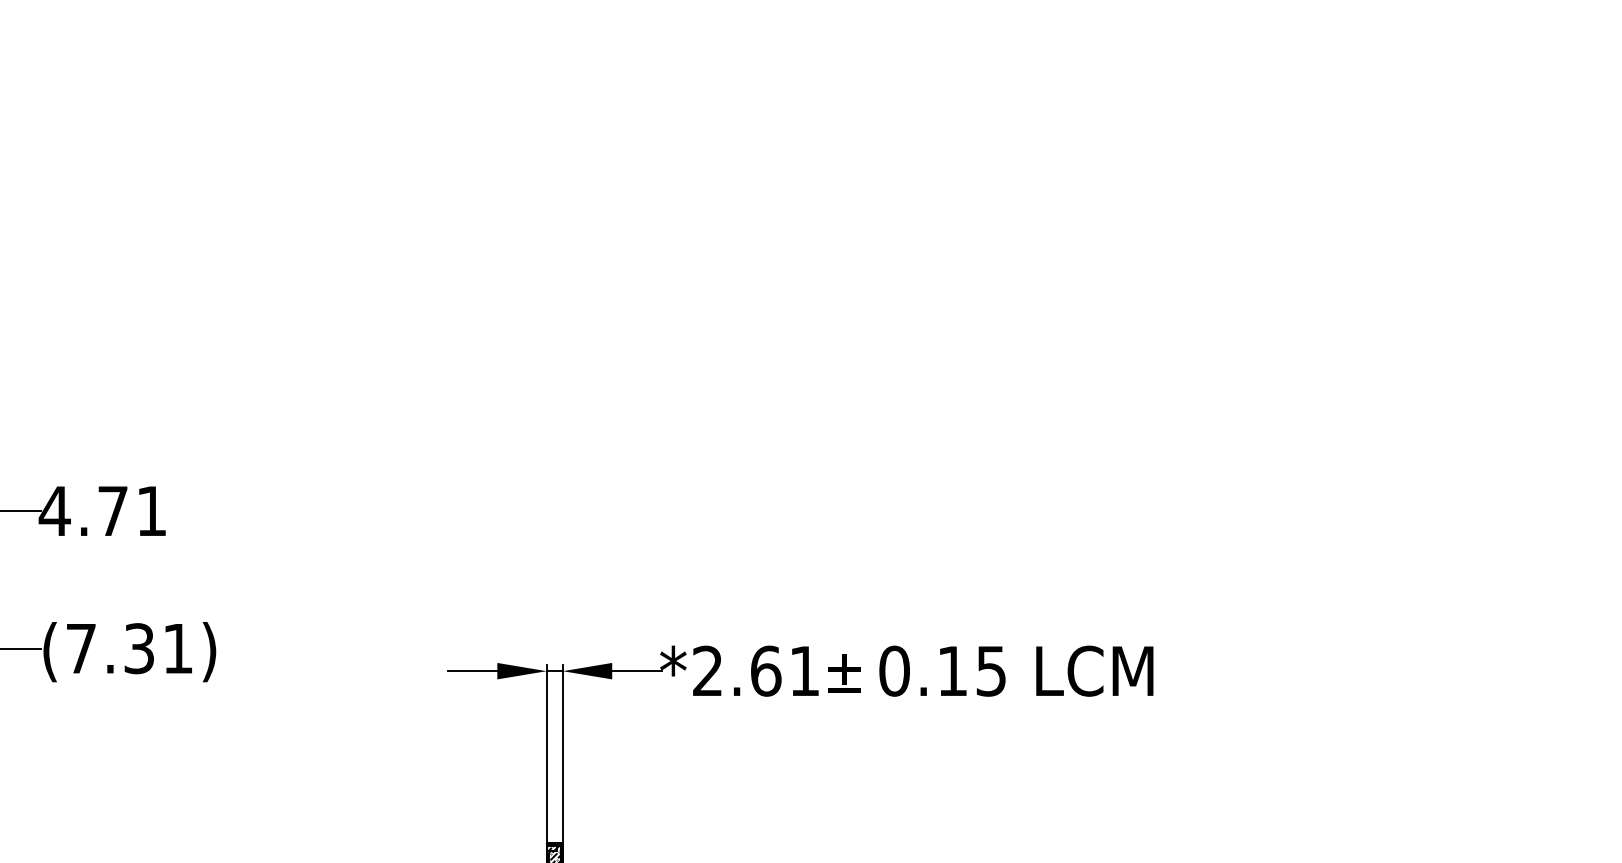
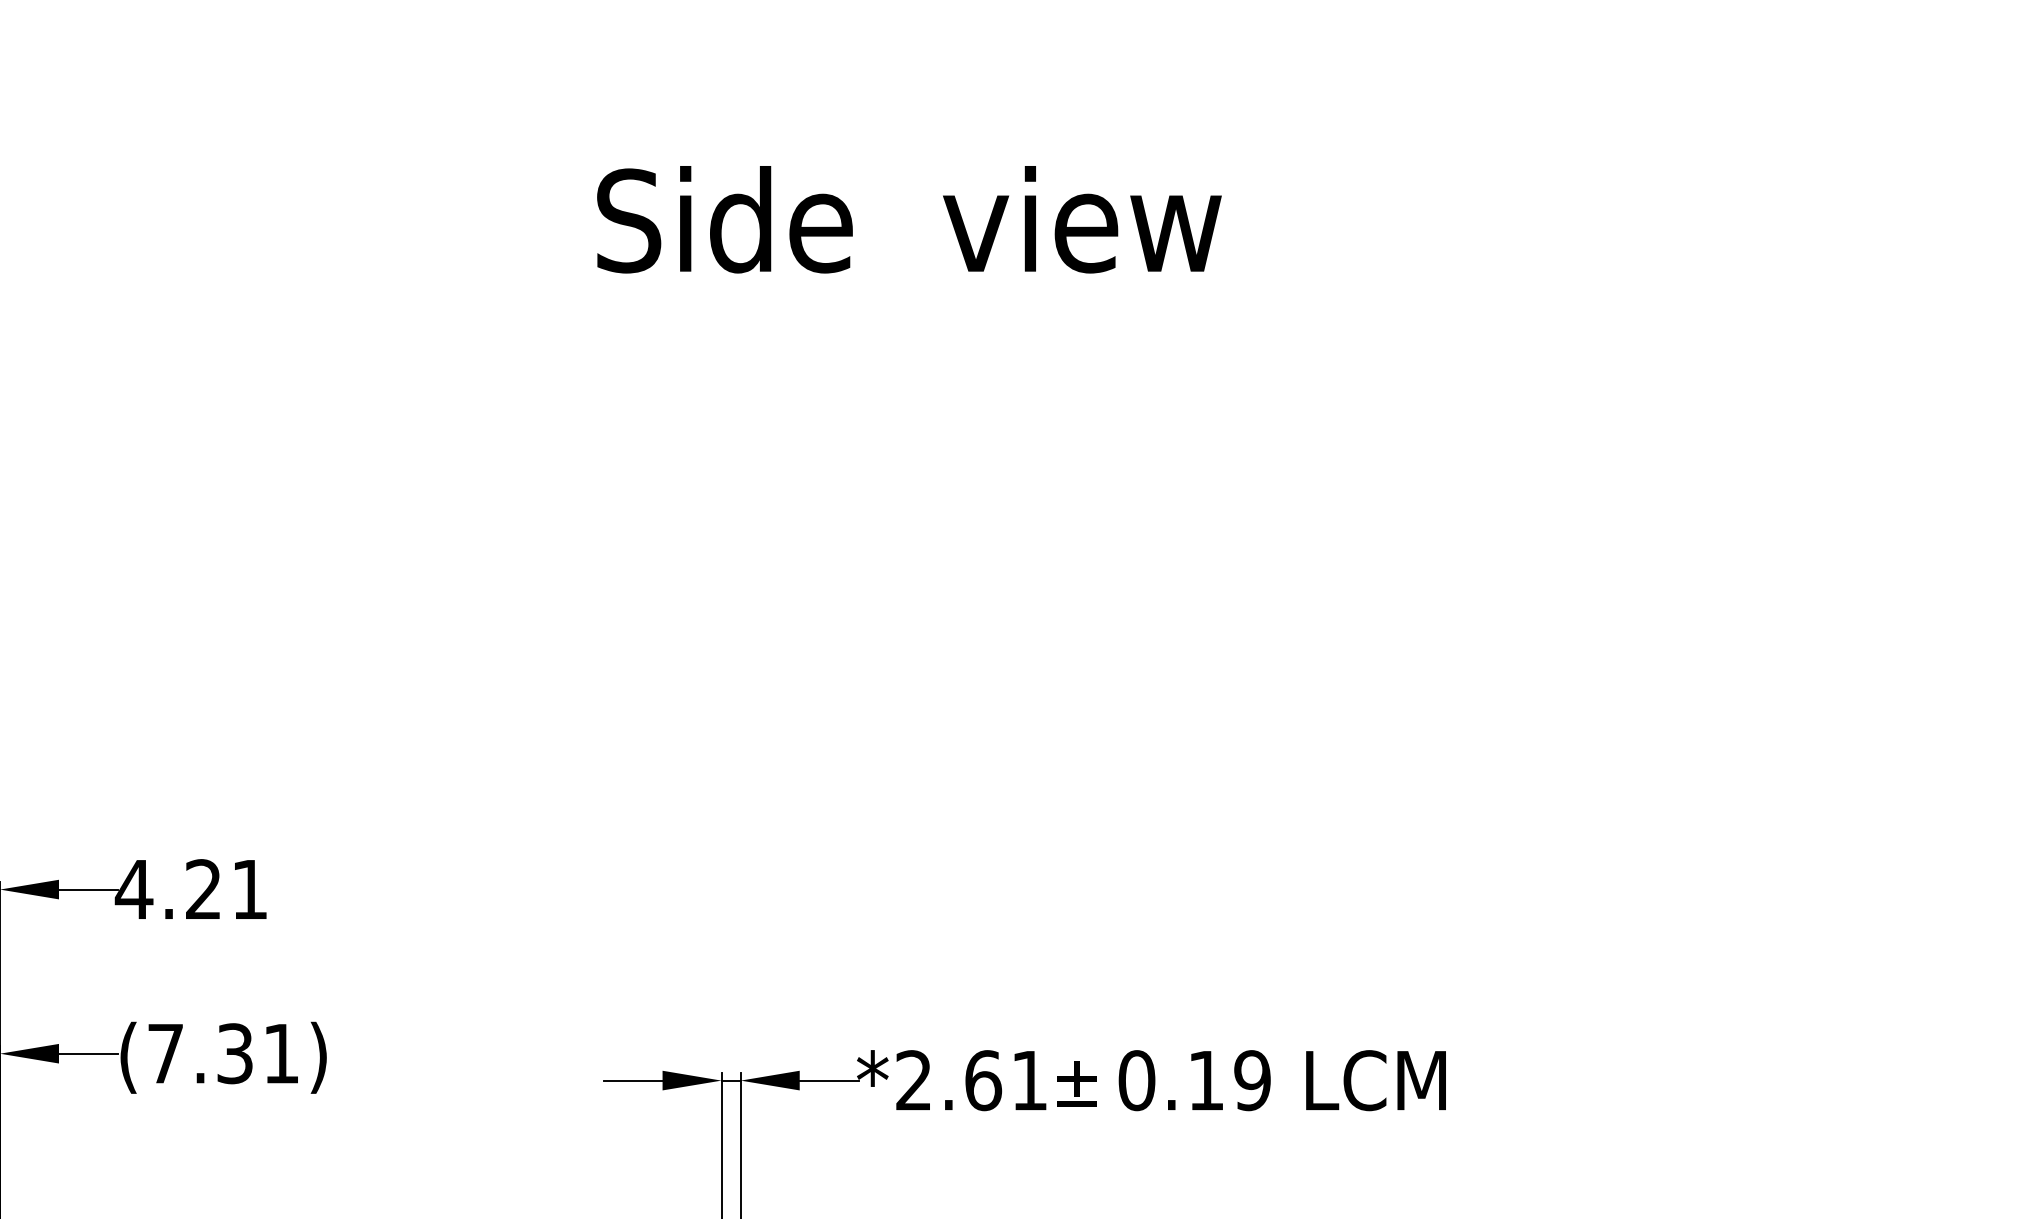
text: (112, 510) -> (203, 888), 4.71 -> 4.21
text: (991, 671) -> (1252, 1080), 0.15 -> 0.19

